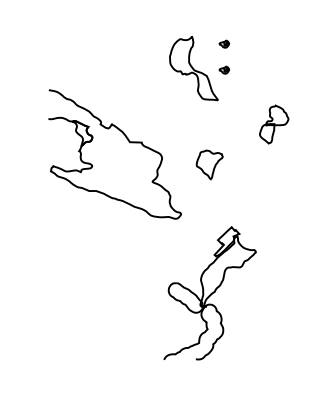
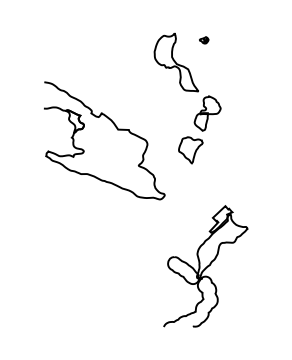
part: (224, 69) -> (204, 63), removed
part: (274, 124) -> (207, 113), moved
part: (209, 293) -> (205, 266), moved

